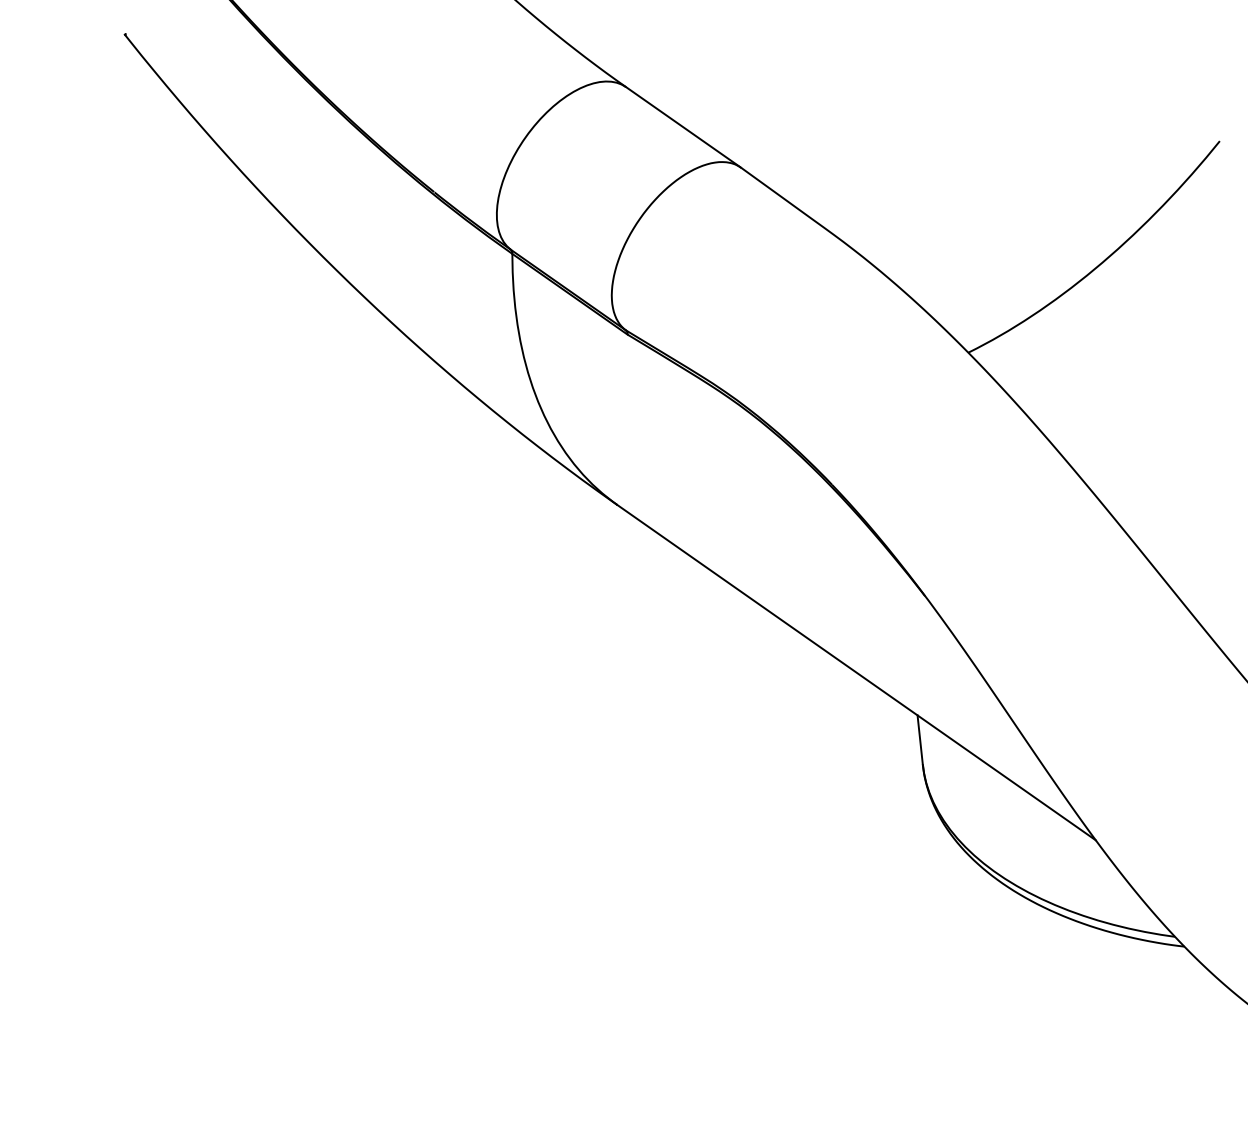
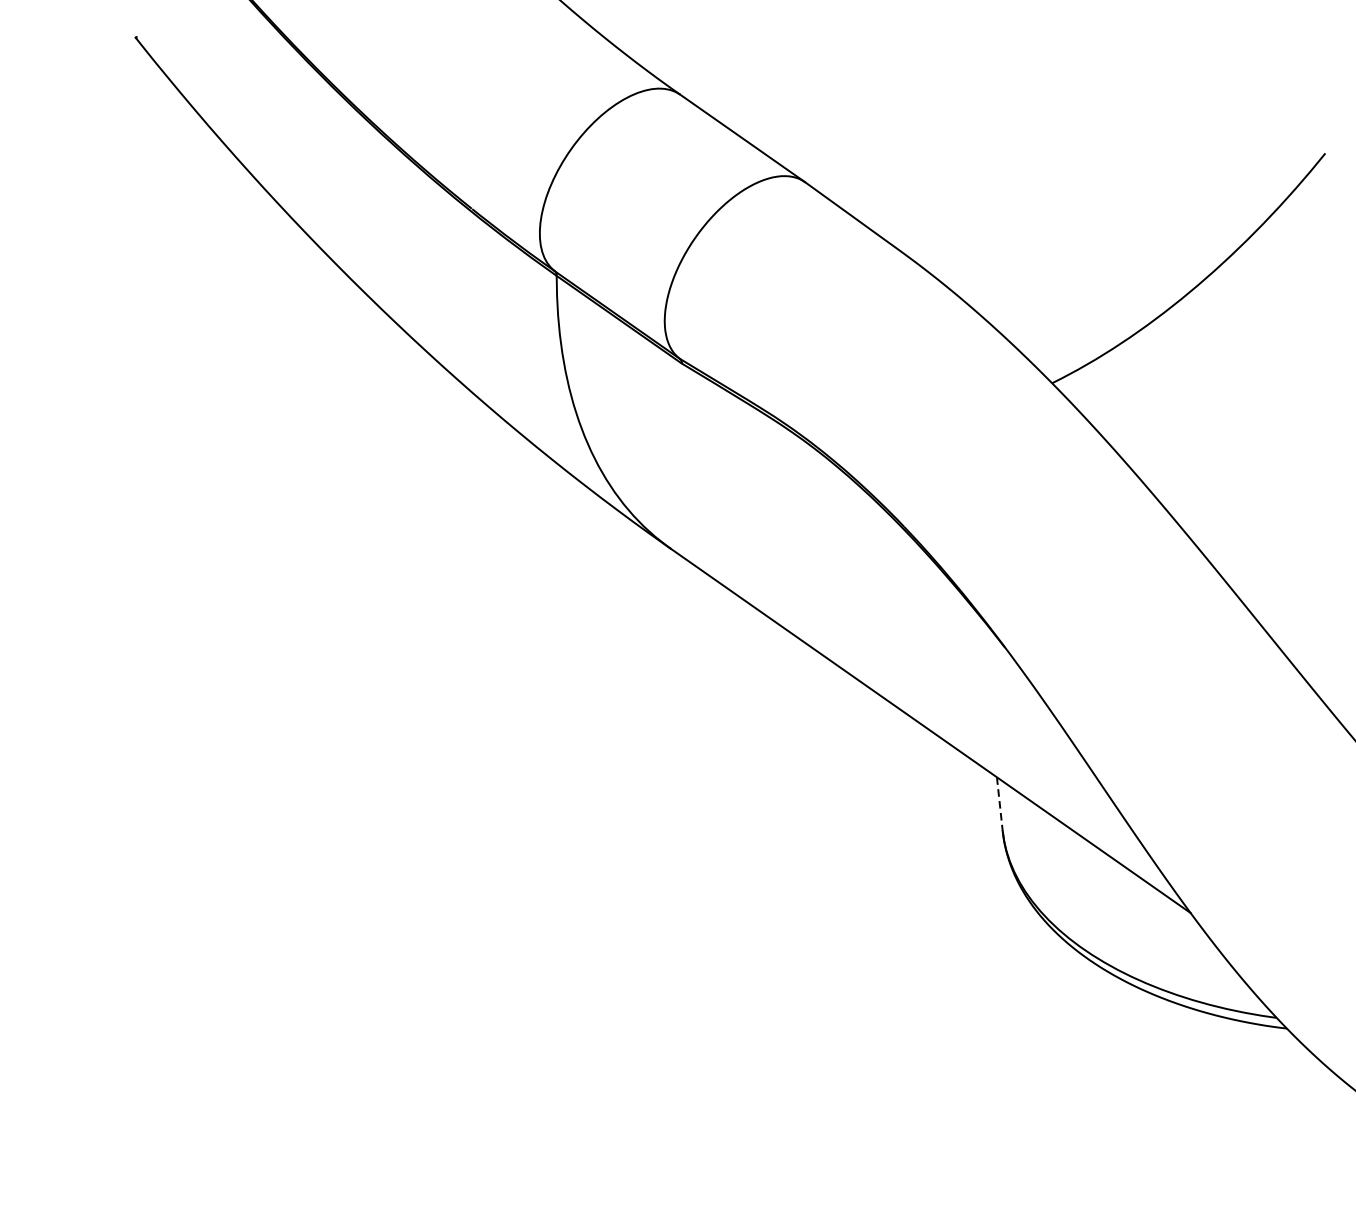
line: (920, 740) -> (1000, 804), solid -> dashed

